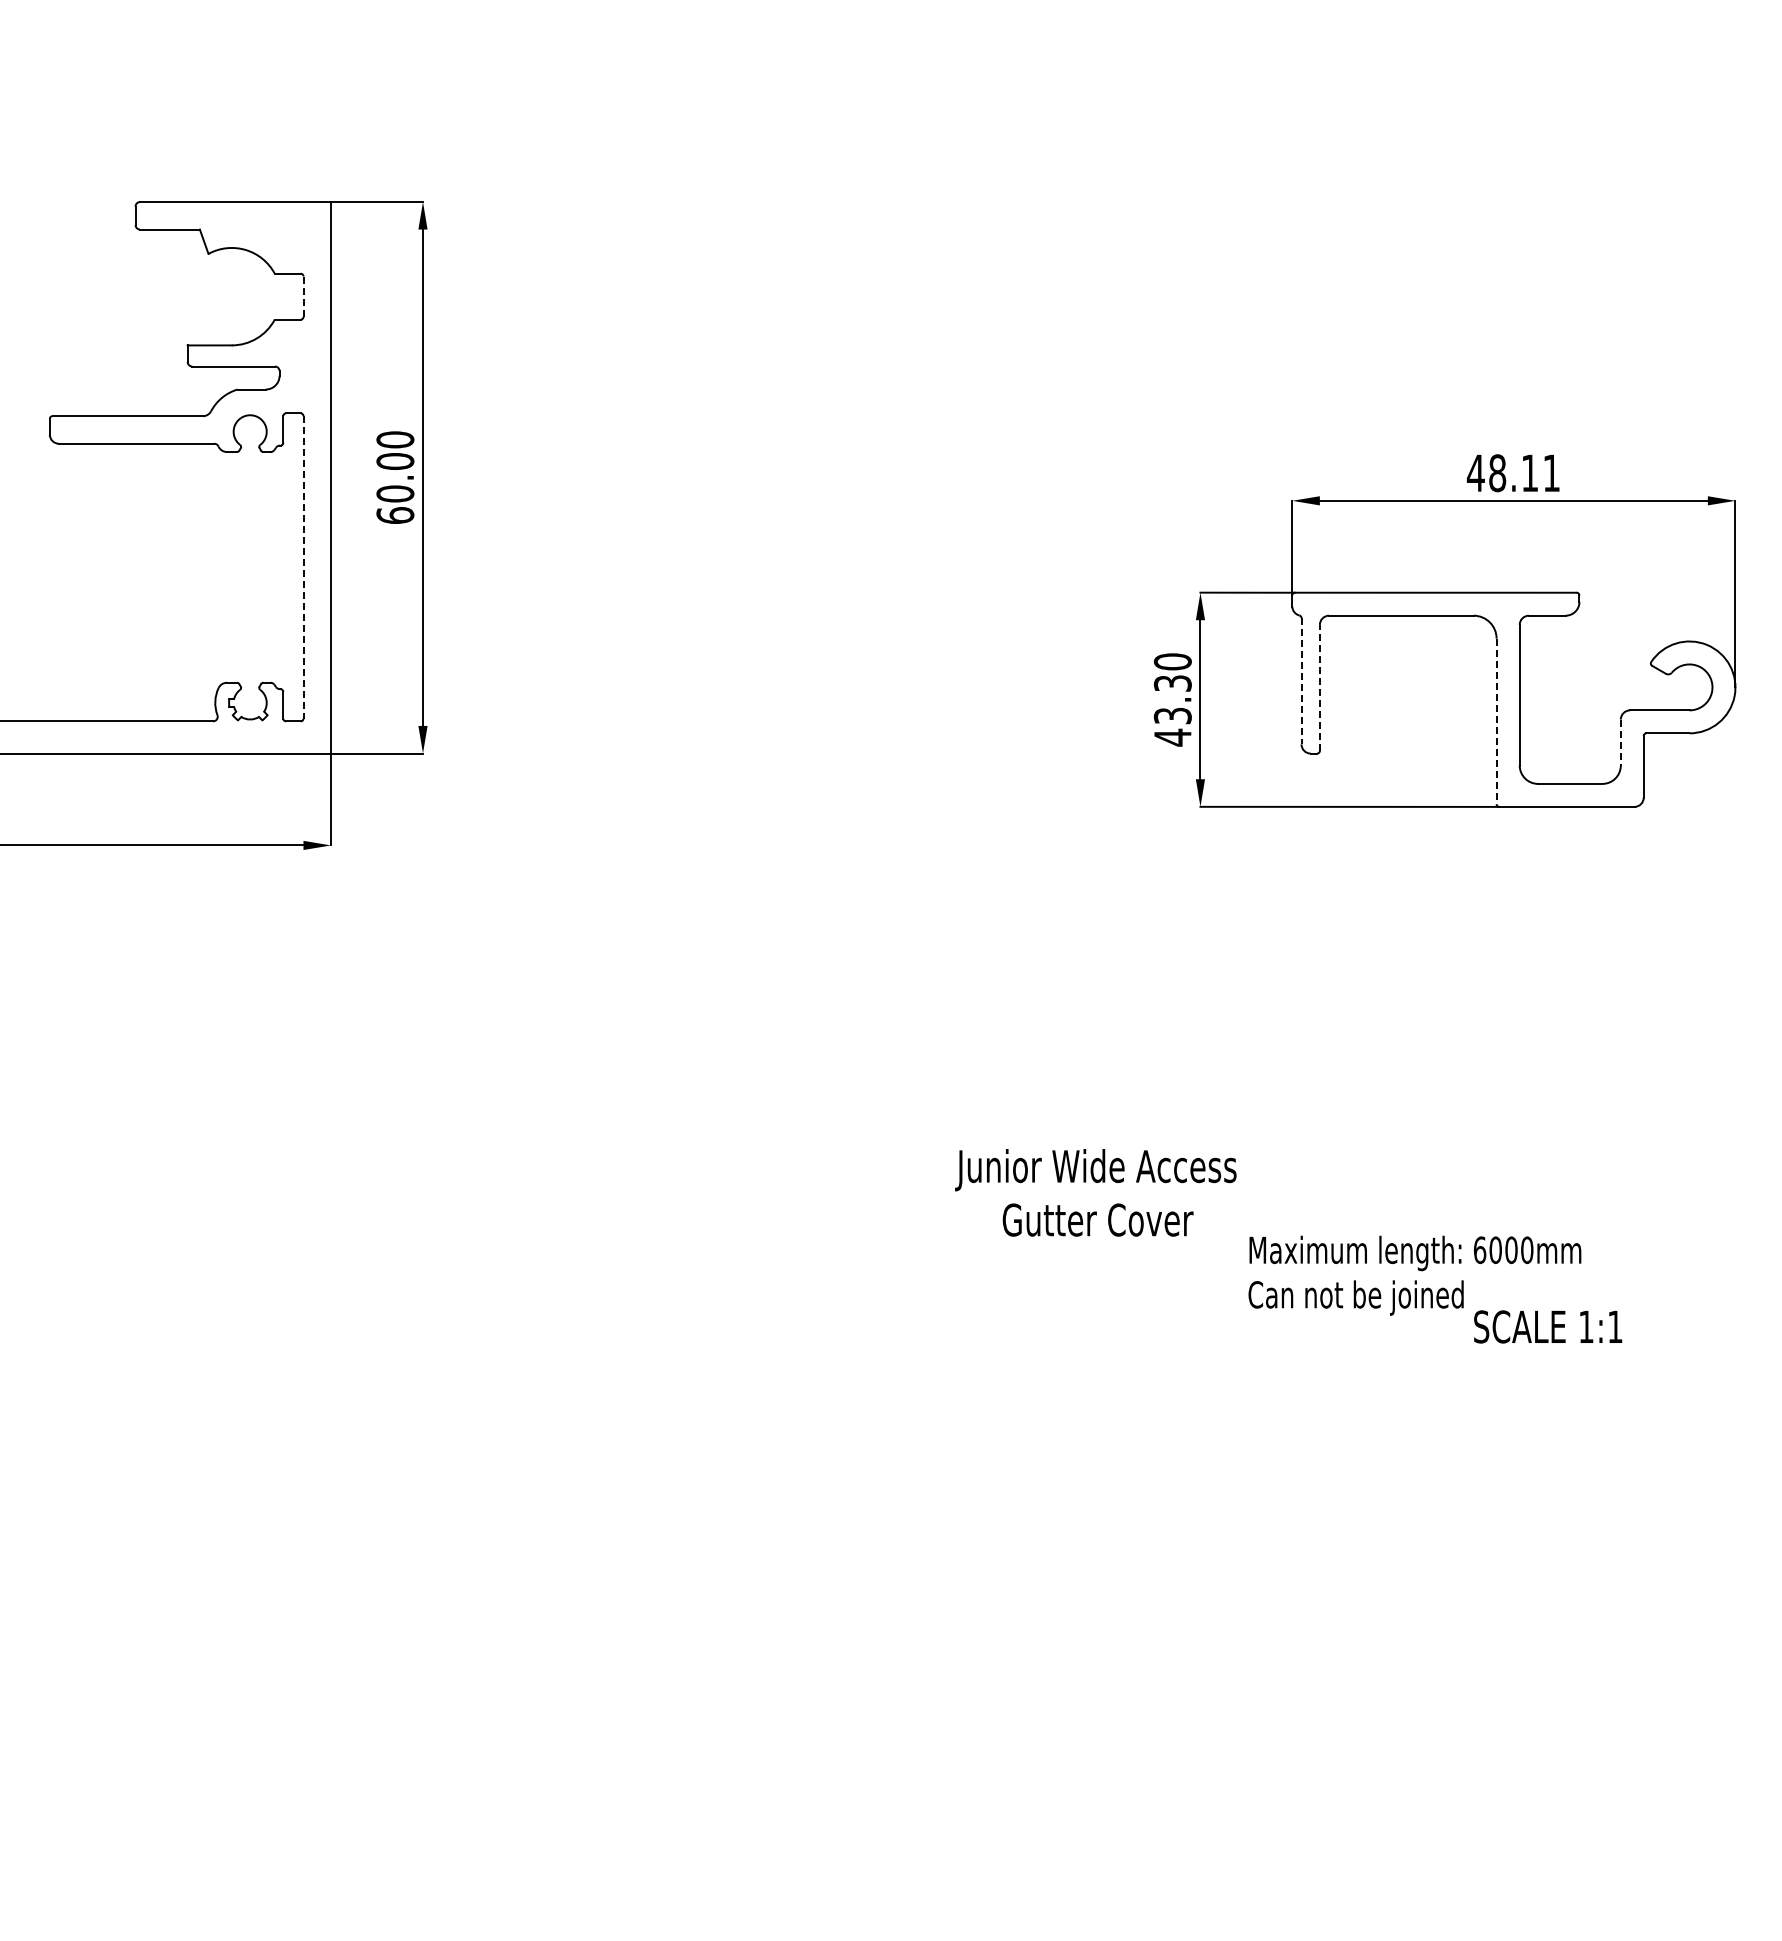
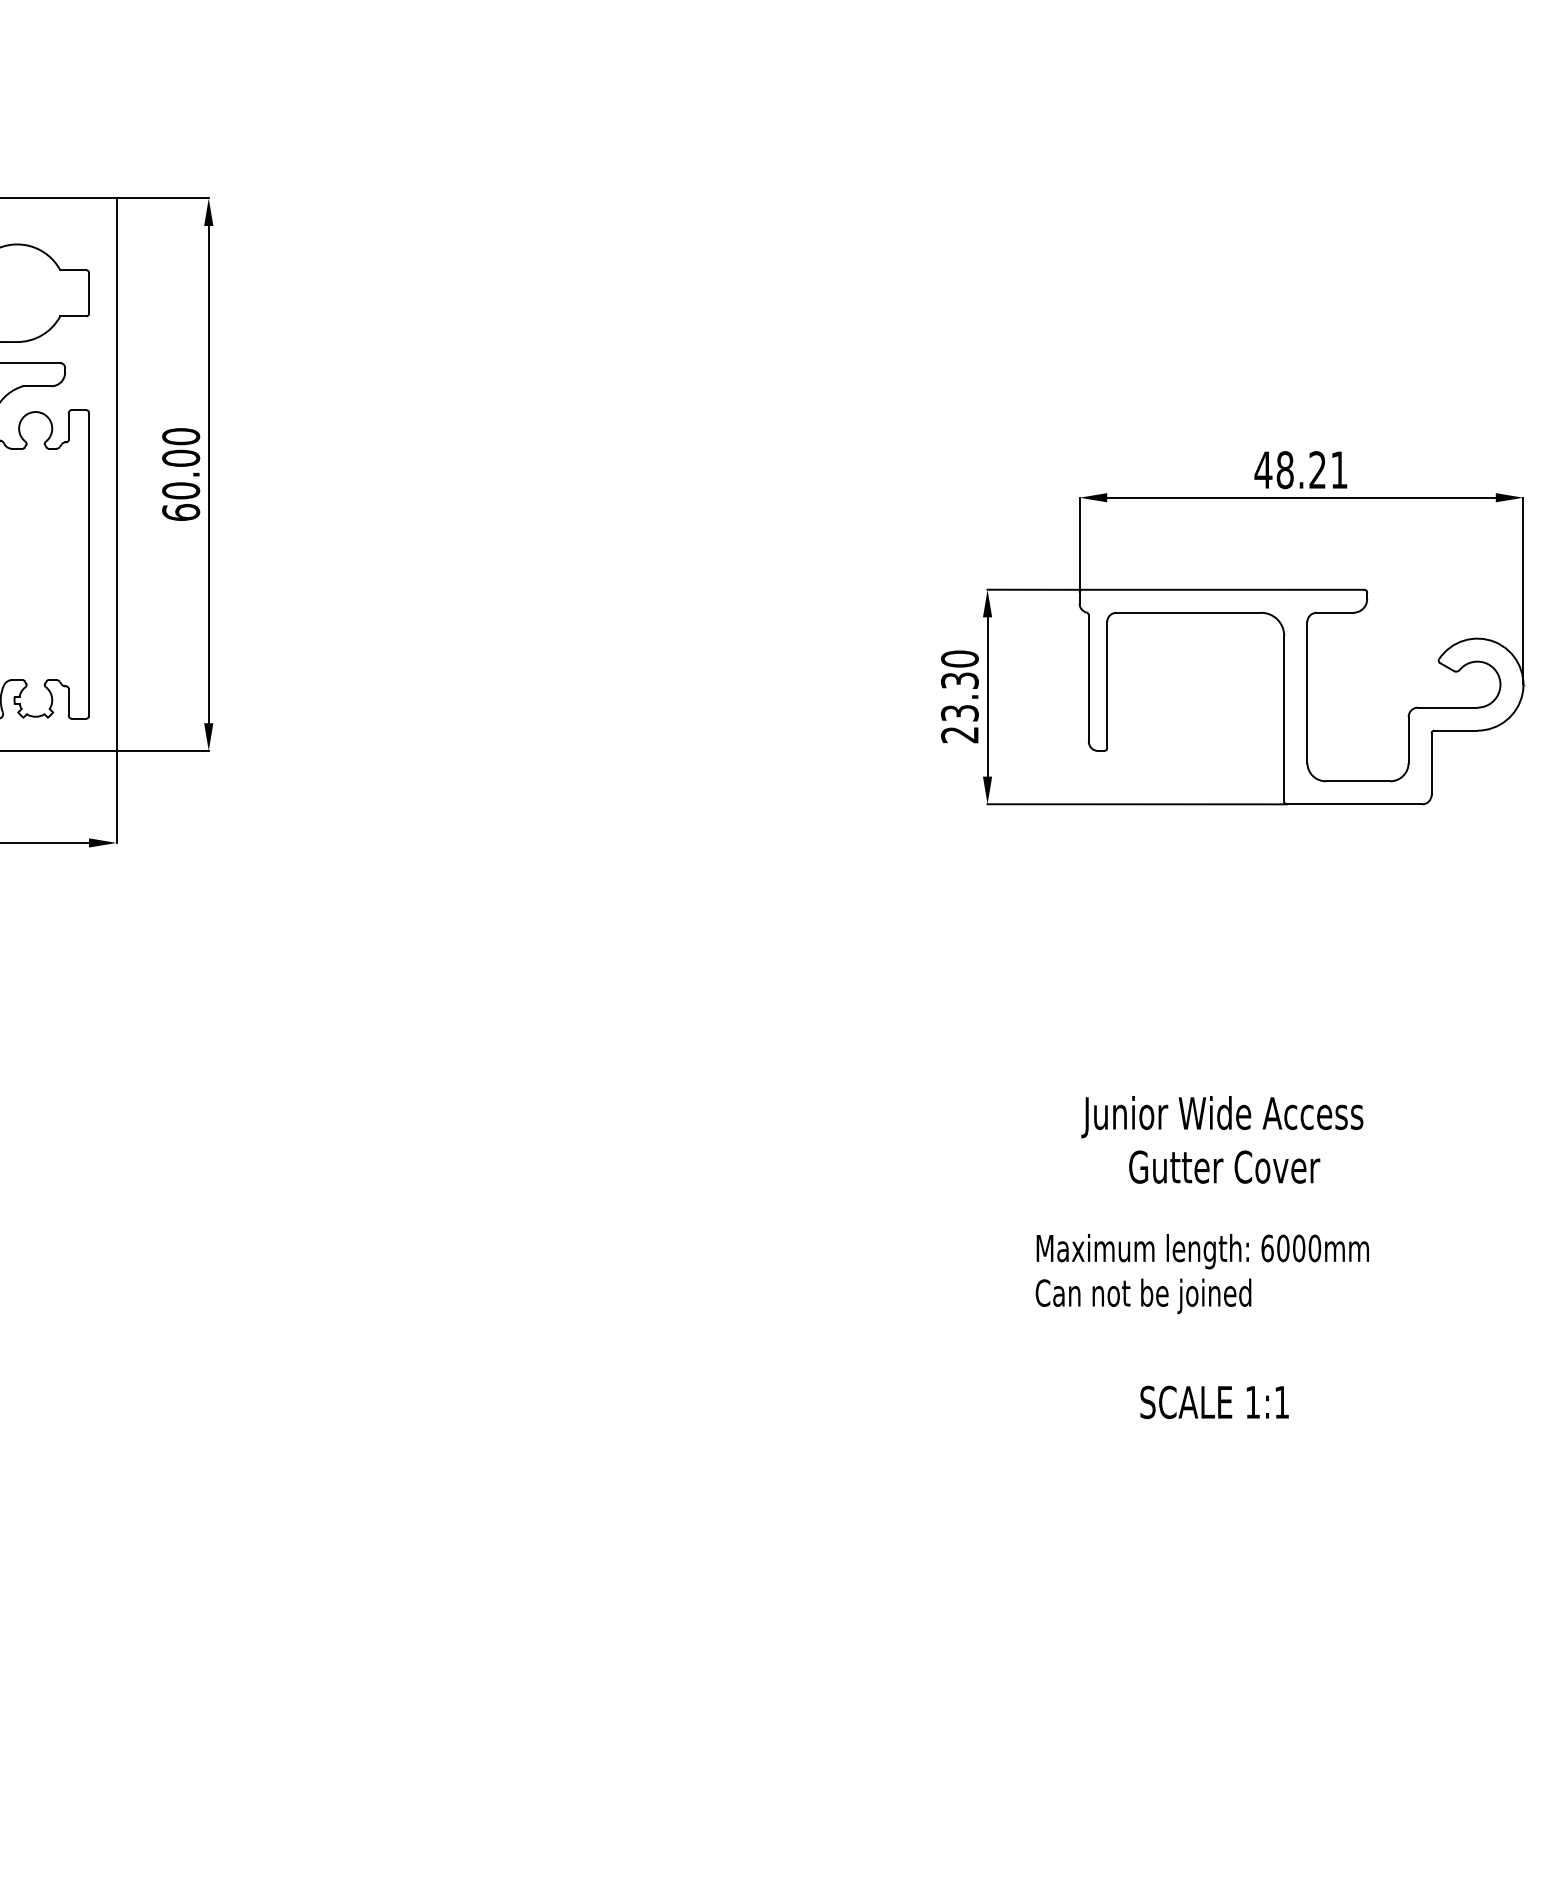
line: (303, 296) -> (89, 293), dashed -> solid
text: (1529, 472) -> (1317, 469), 48.11 -> 48.21
line: (303, 567) -> (89, 564), dashed -> solid
line: (1301, 681) -> (1088, 678), dashed -> solid
line: (1319, 687) -> (1106, 684), dashed -> solid
line: (1496, 721) -> (1284, 718), dashed -> solid
text: (1172, 737) -> (959, 734), 43.30 -> 23.30
line: (1620, 742) -> (1408, 739), dashed -> solid
text: (1095, 1192) -> (1222, 1139), moved
text: (1548, 1326) -> (1214, 1401), moved

